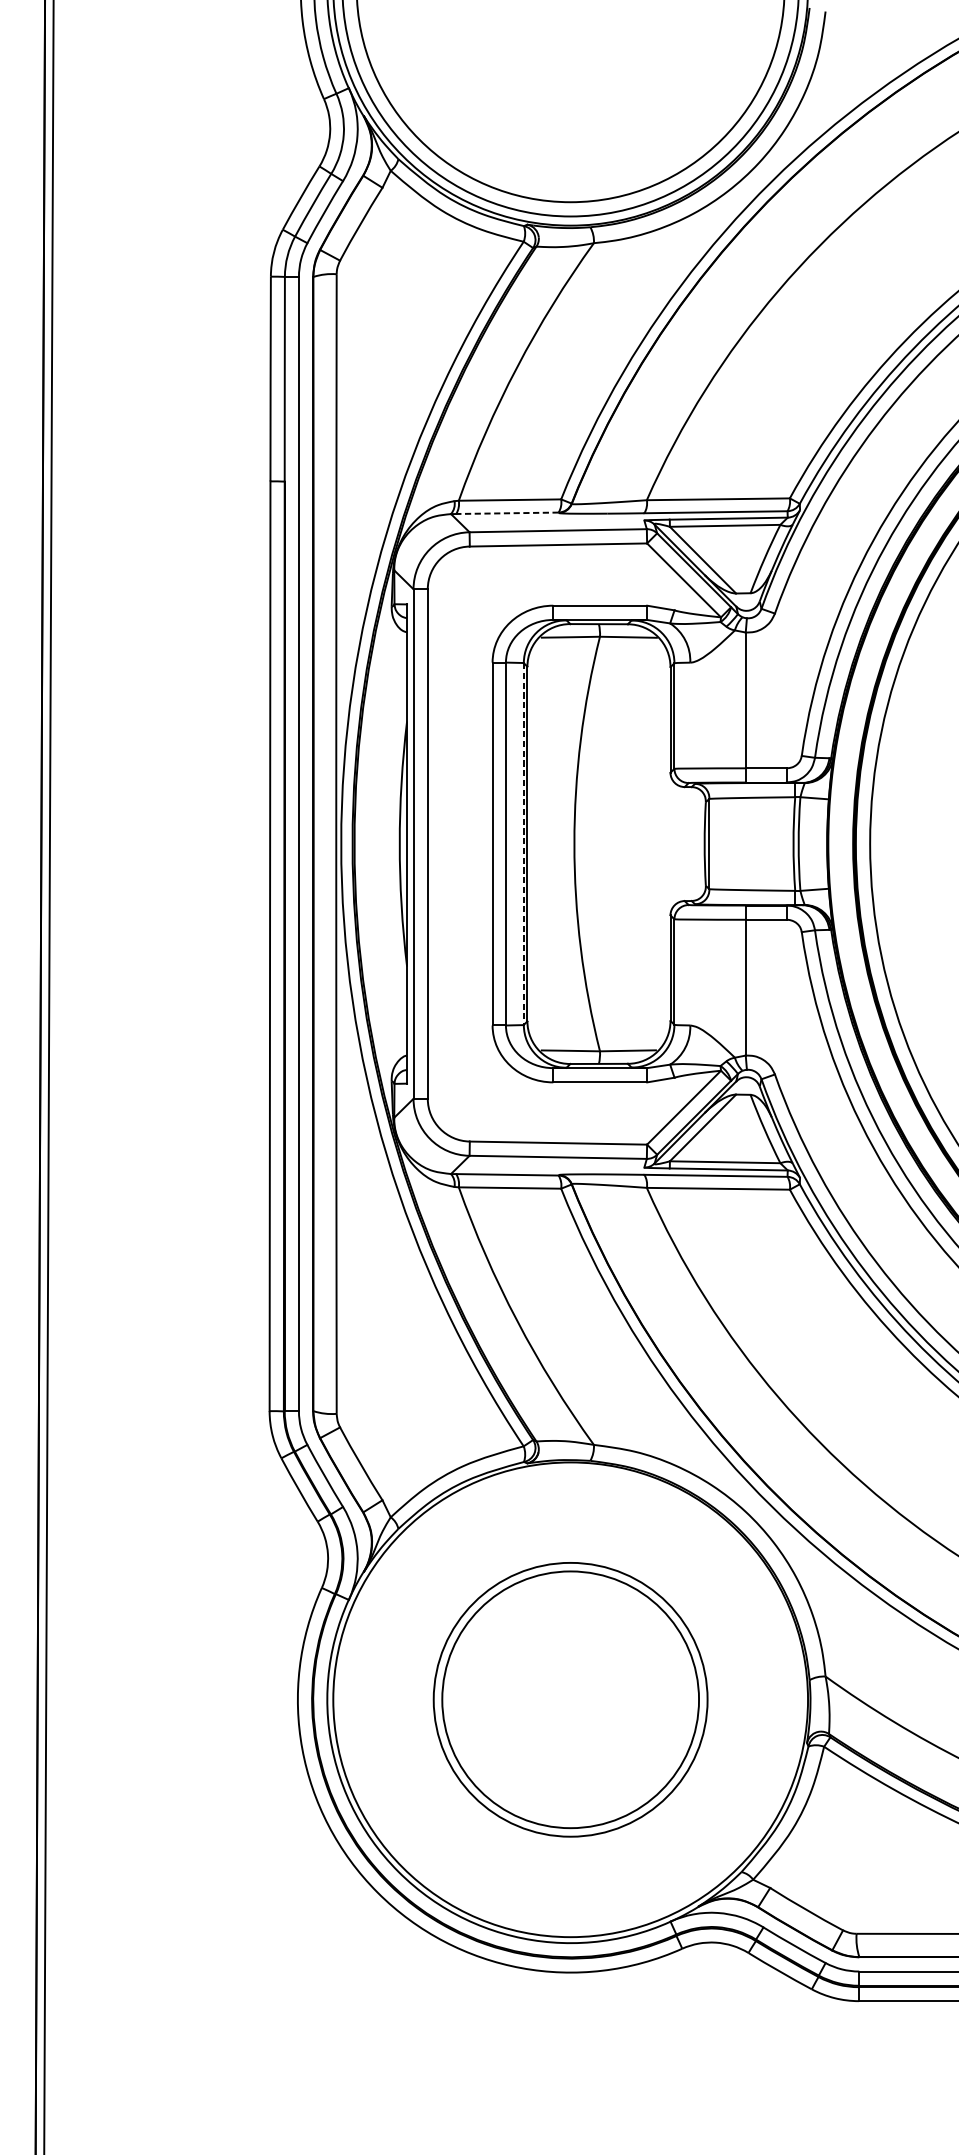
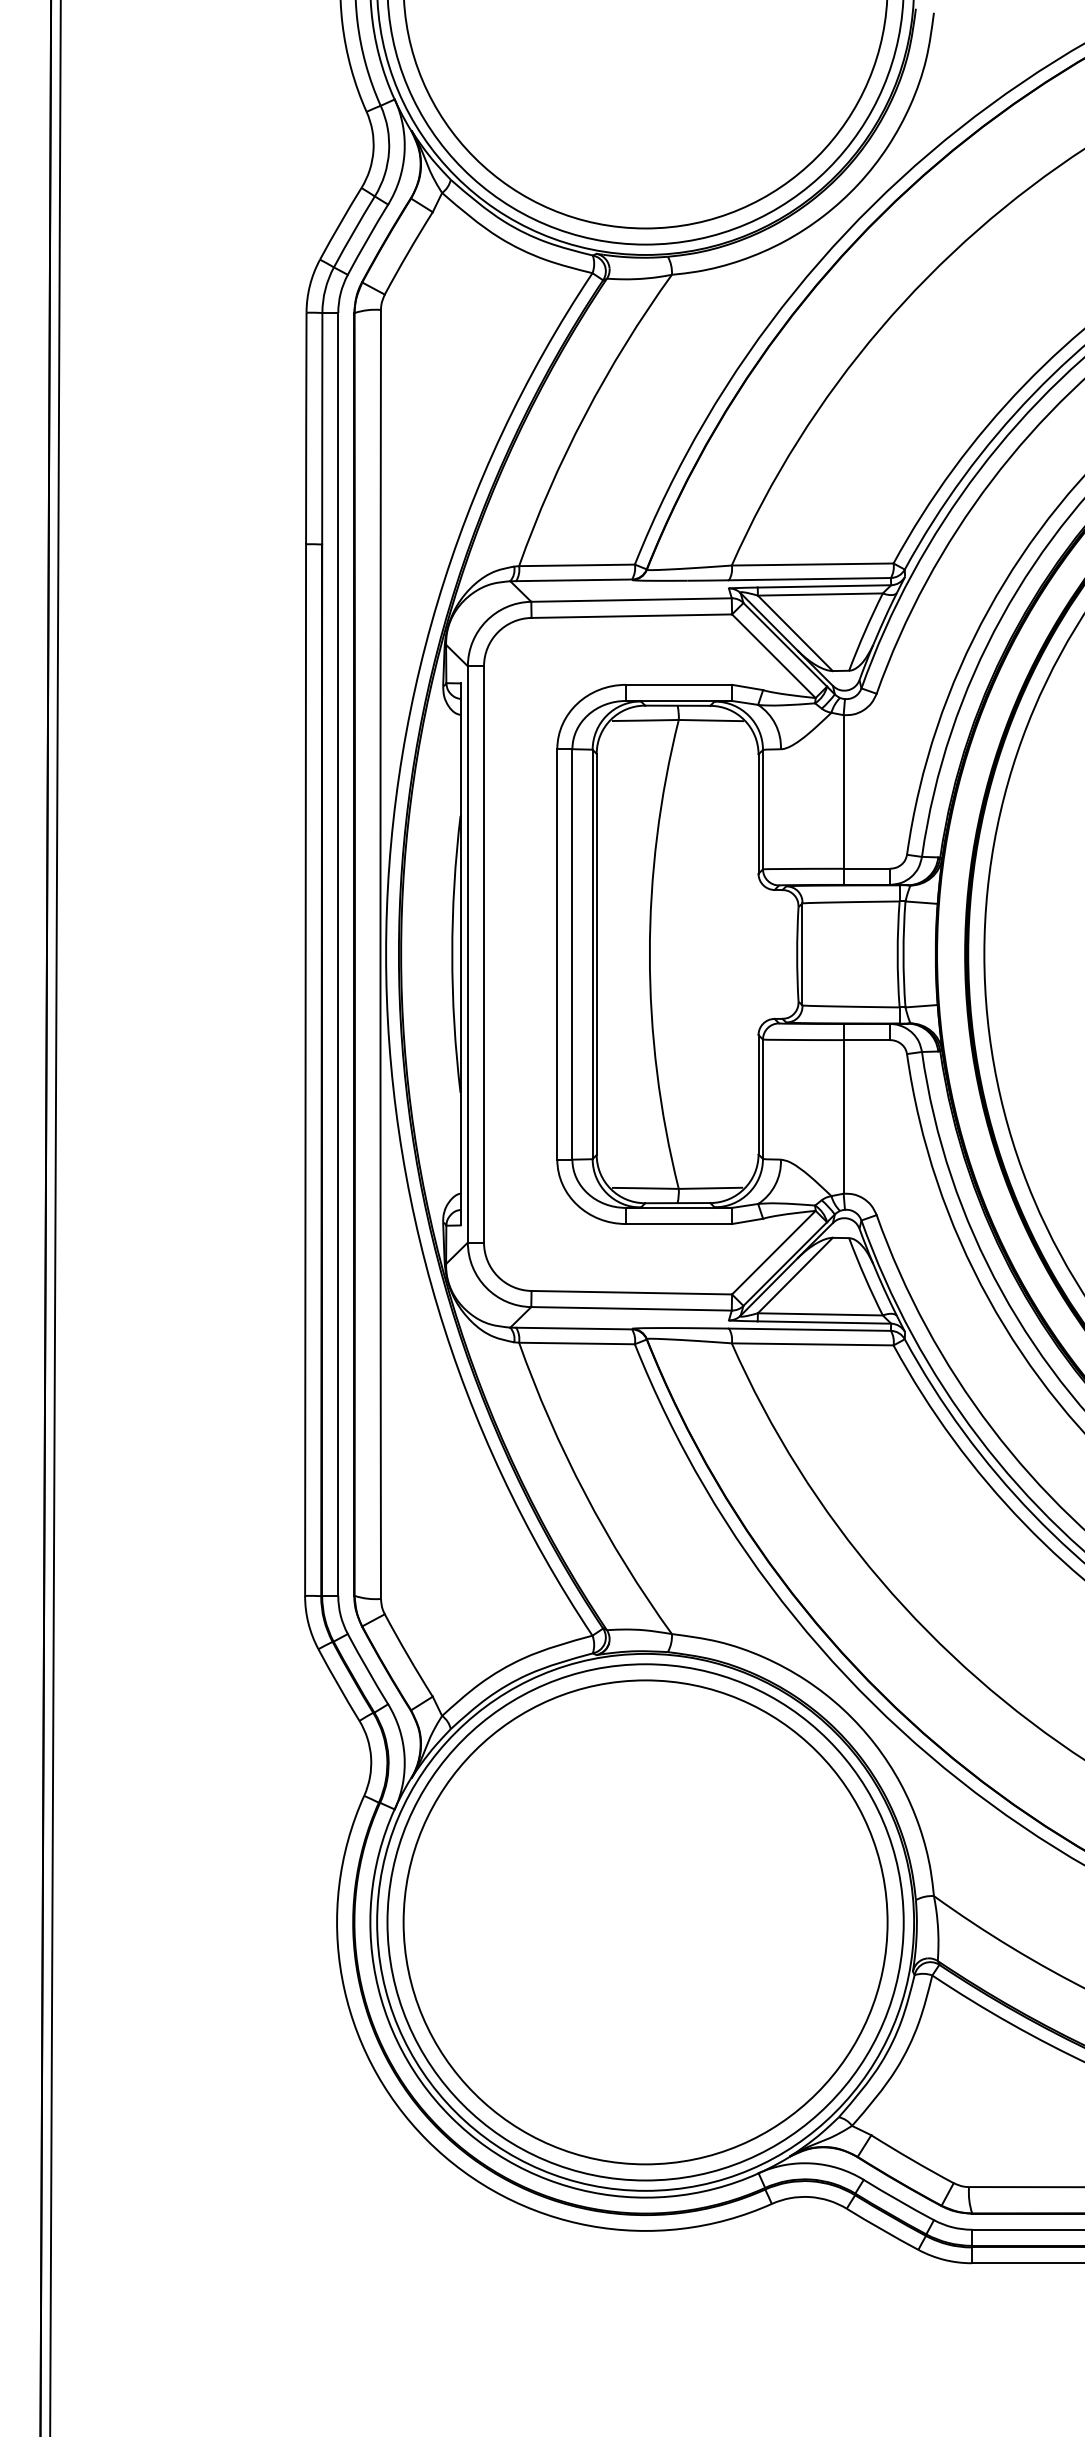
line: (507, 513) -> (574, 580), dashed -> solid
line: (523, 844) -> (592, 954), dashed -> solid
circle: (570, 1699) -> (645, 1922), size x1.67
circle: (570, 1699) -> (645, 1922), size x1.67

